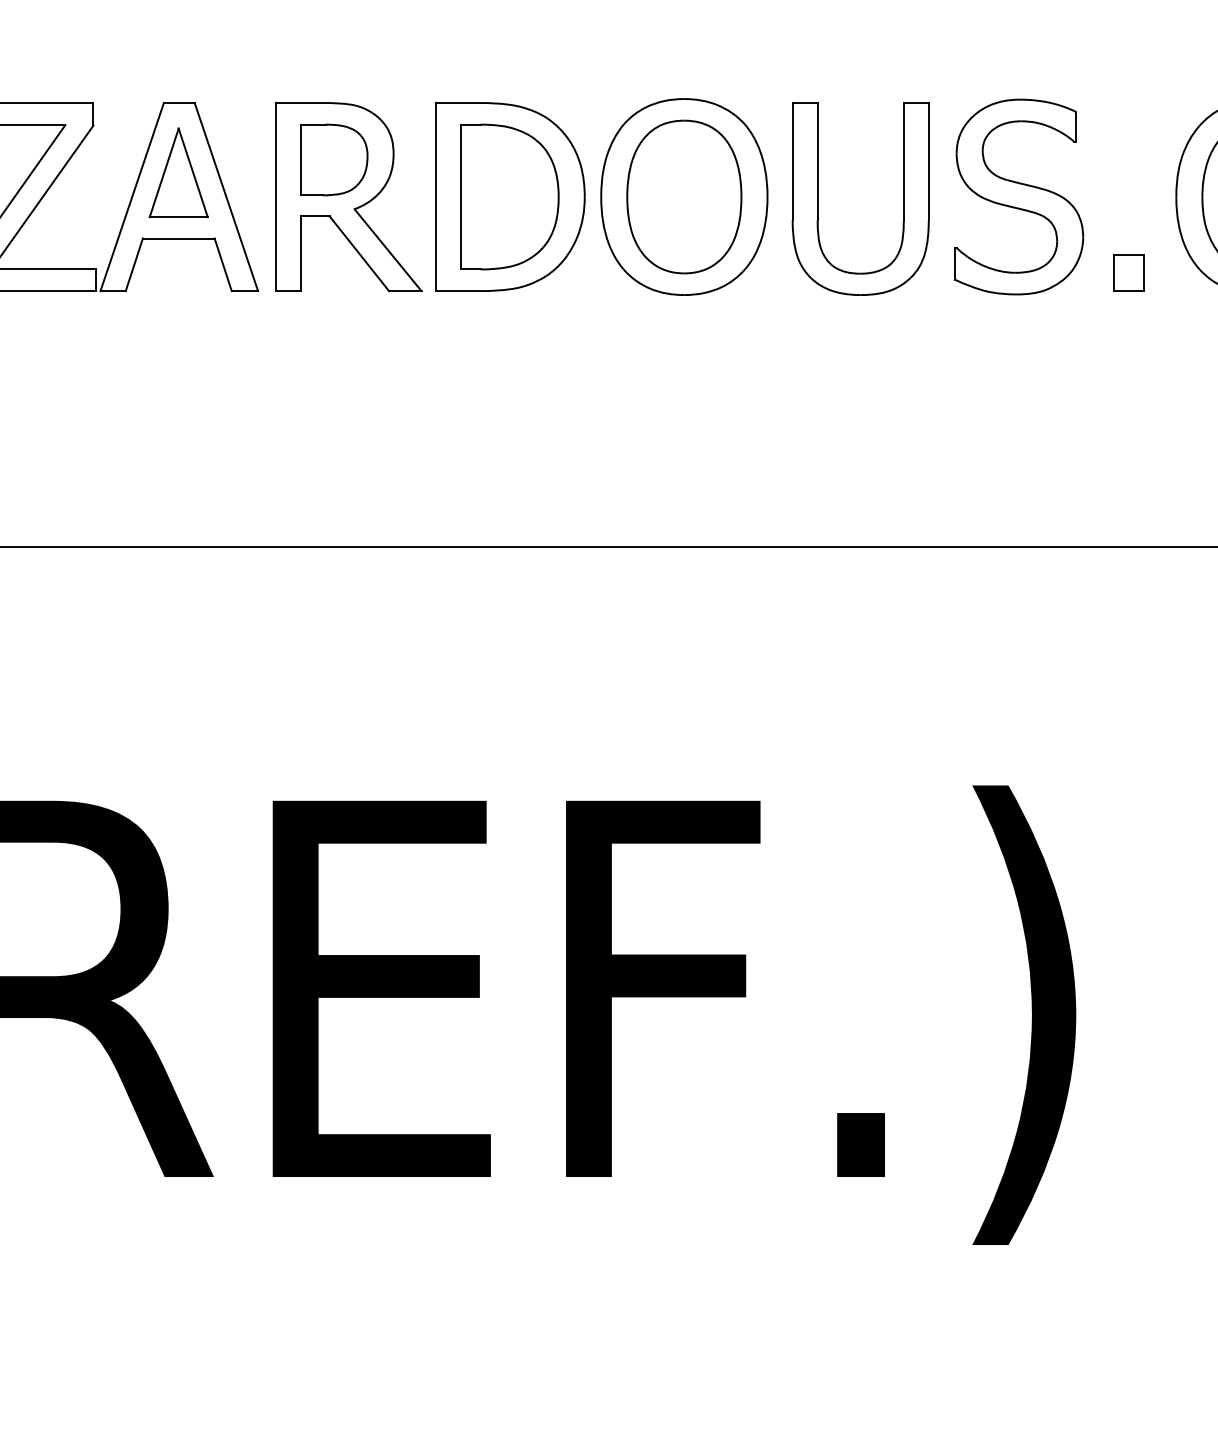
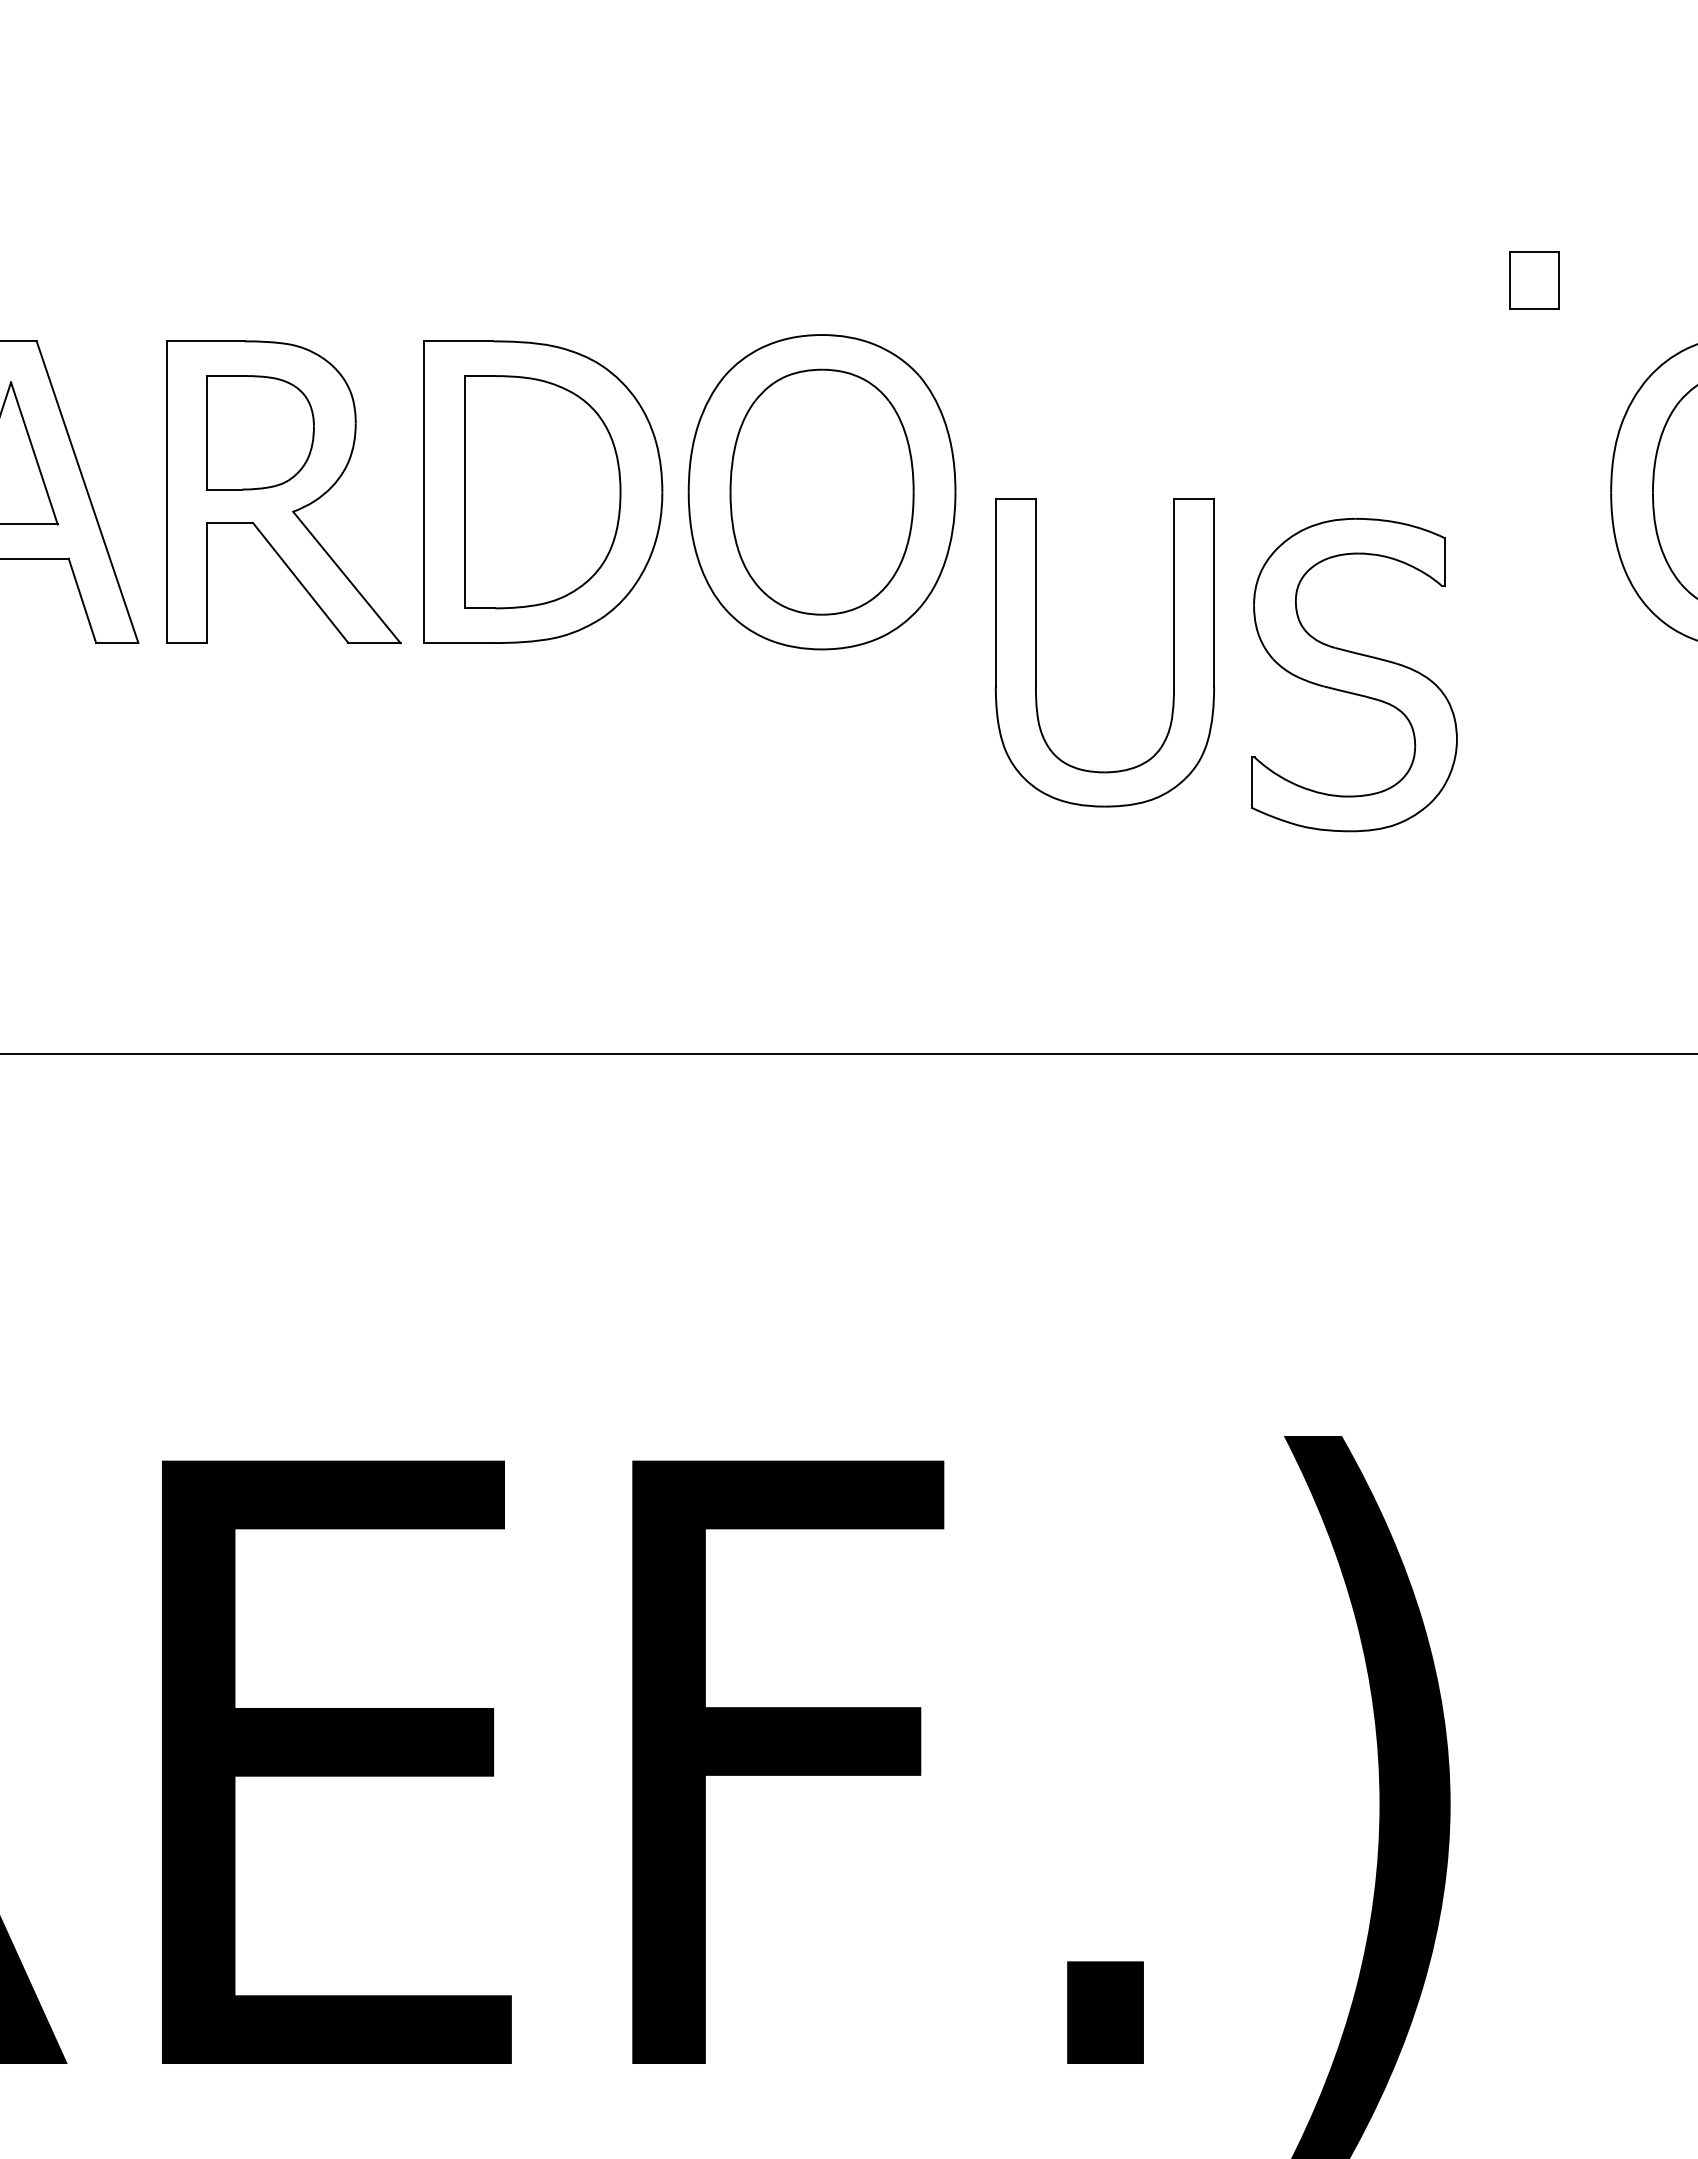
part: (1019, 196) -> (1354, 674), moved
part: (818, 198) -> (1037, 651), moved
part: (1128, 272) -> (1534, 279), moved

